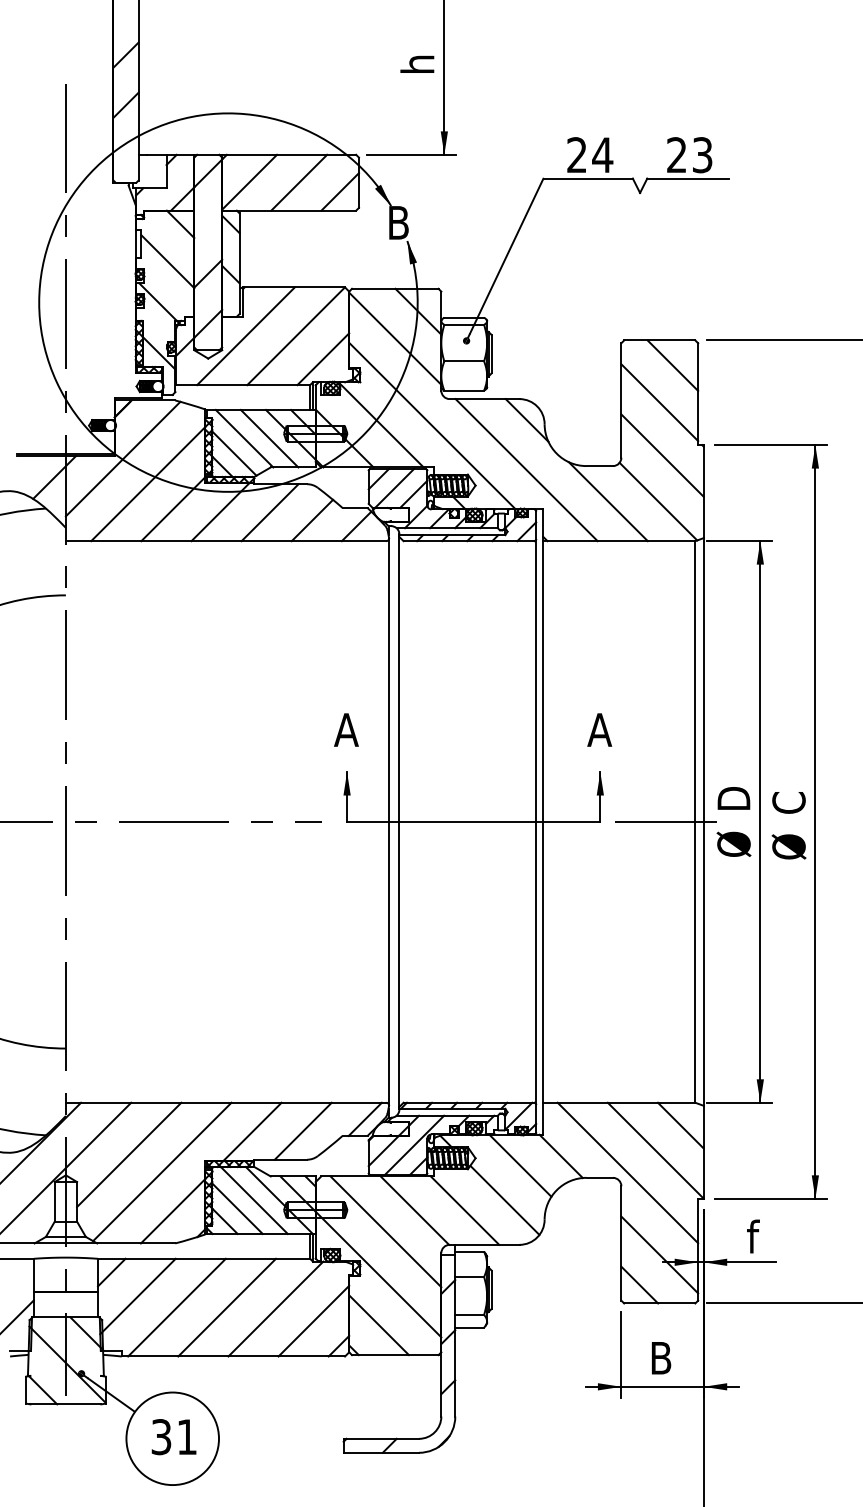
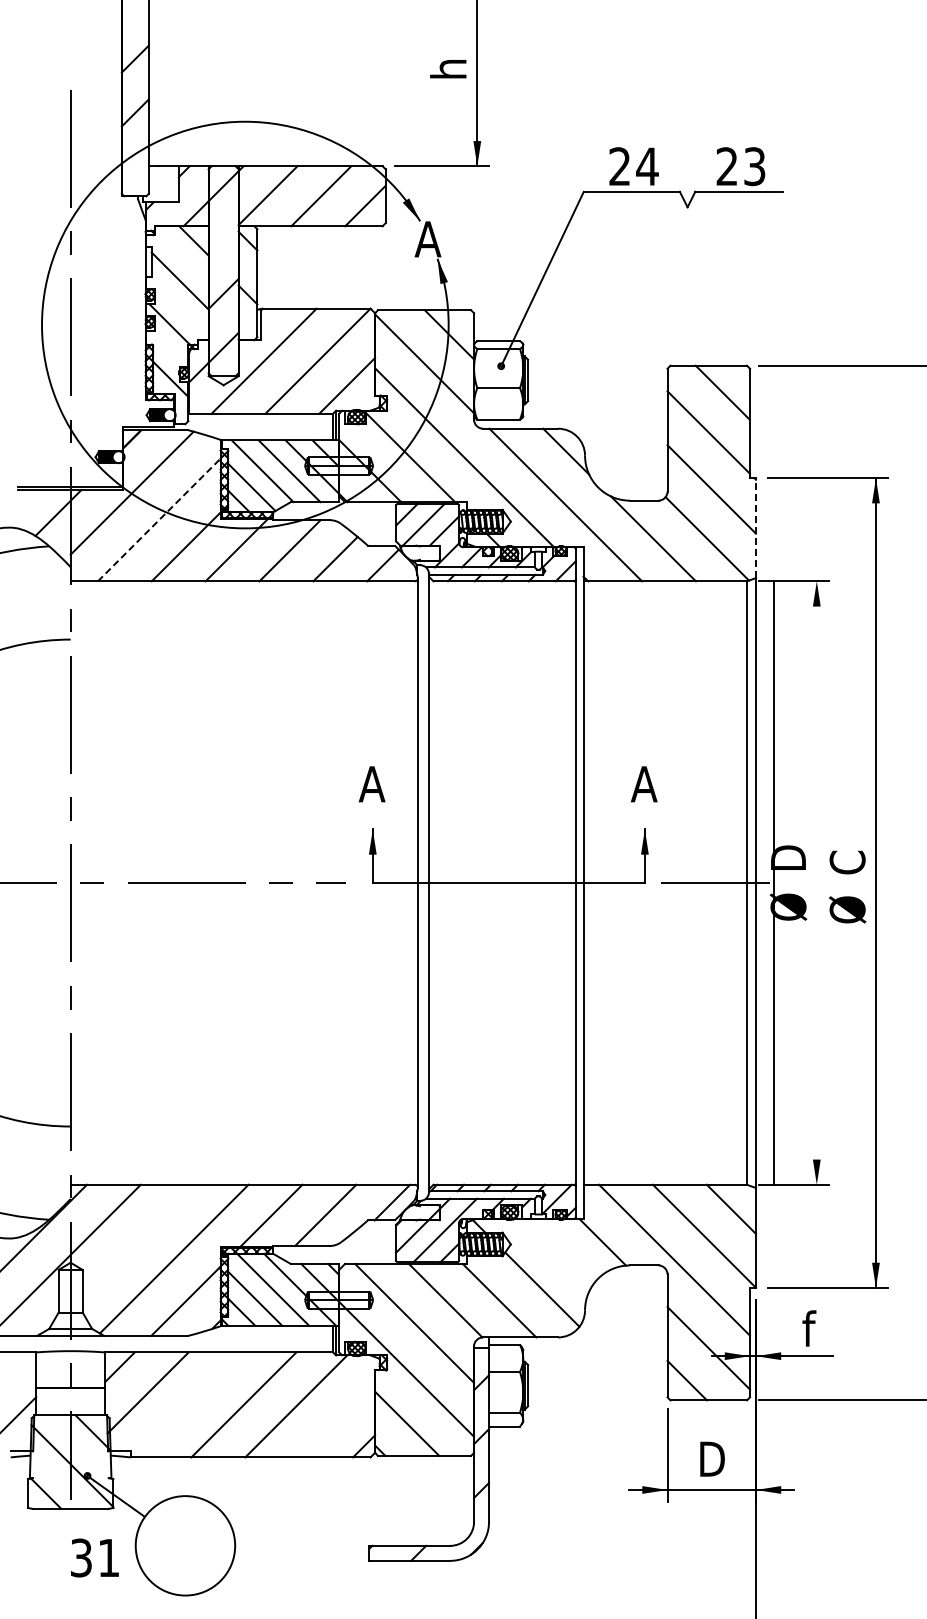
text: (397, 223) -> (427, 239), B -> A
line: (148, 483) -> (159, 519), solid -> dashed
line: (703, 491) -> (755, 528), solid -> dashed
line: (760, 821) -> (773, 882), moved
line: (129, 1154) -> (138, 1240), removed
line: (519, 1165) -> (558, 1252), removed
line: (176, 1307) -> (189, 1404), removed
line: (314, 1321) -> (337, 1419), removed
text: (665, 1357) -> (714, 1458), B -> D
text: (173, 1436) -> (94, 1557), moved

